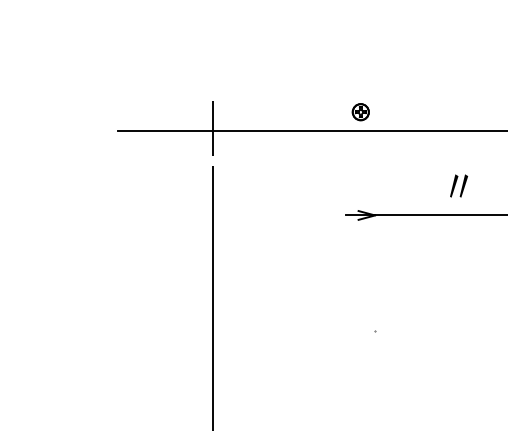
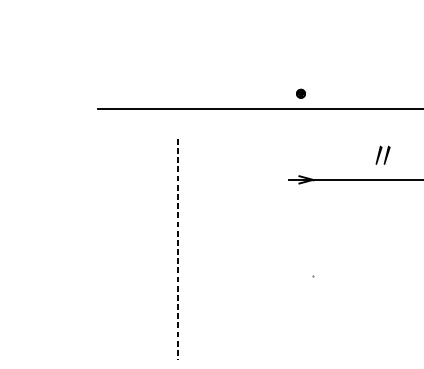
part: (360, 112) -> (300, 93), size x0.6
line: (212, 127) -> (177, 106), removed
line: (212, 300) -> (177, 250), solid -> dashed

